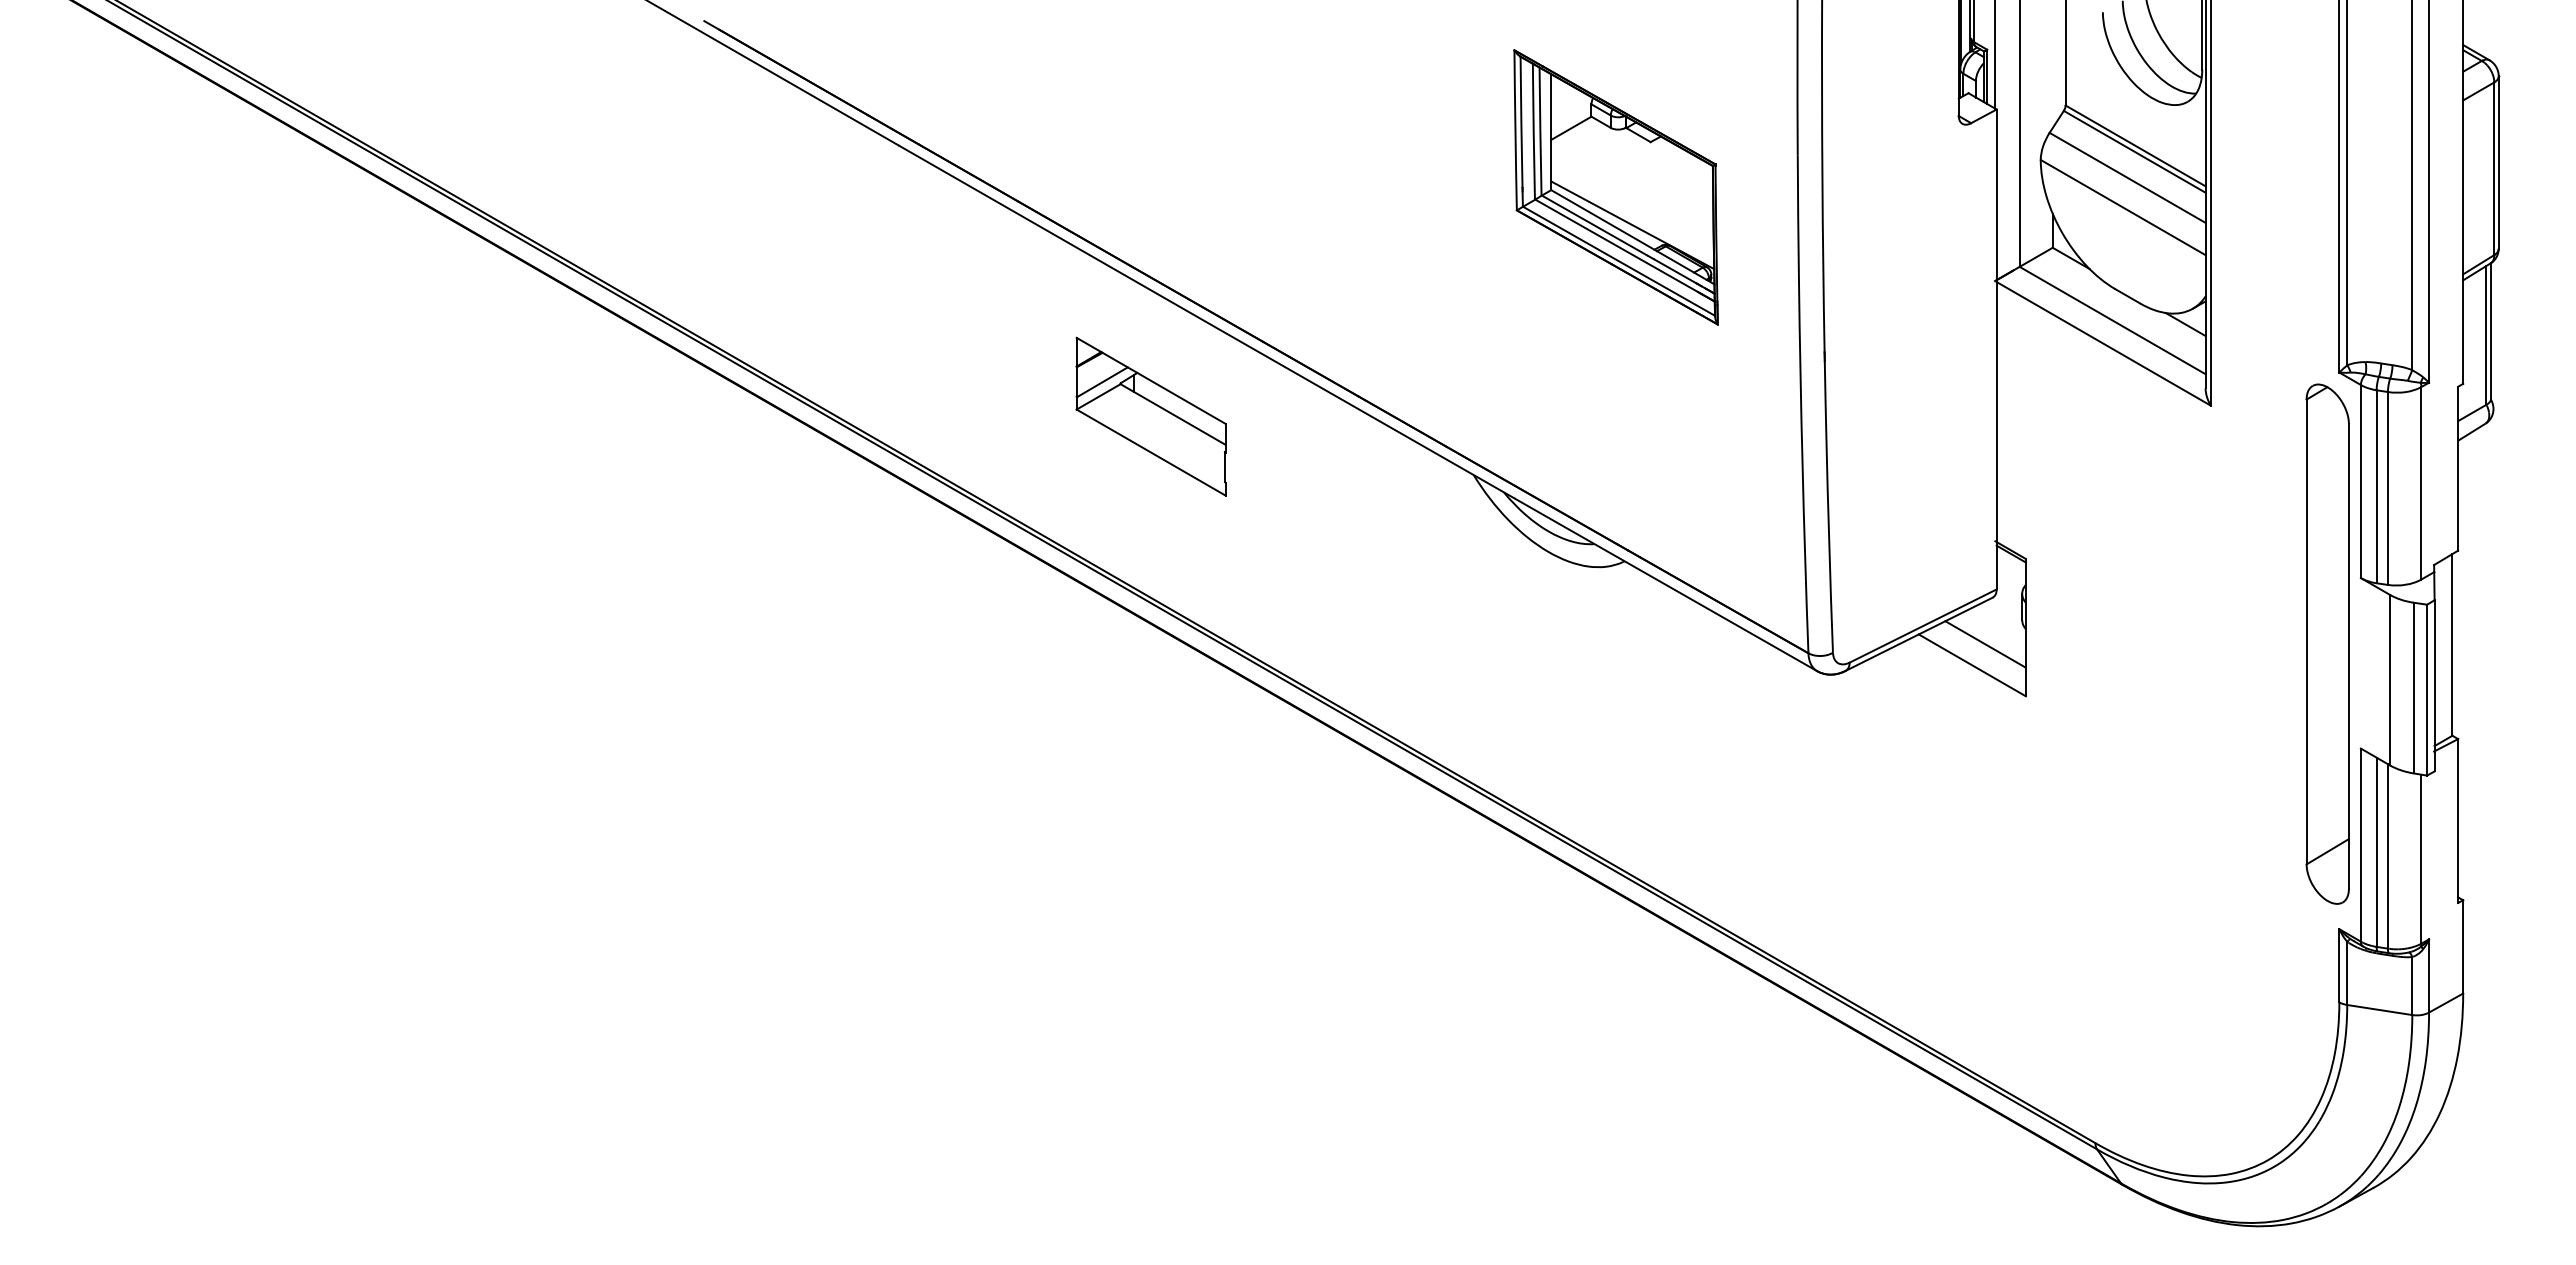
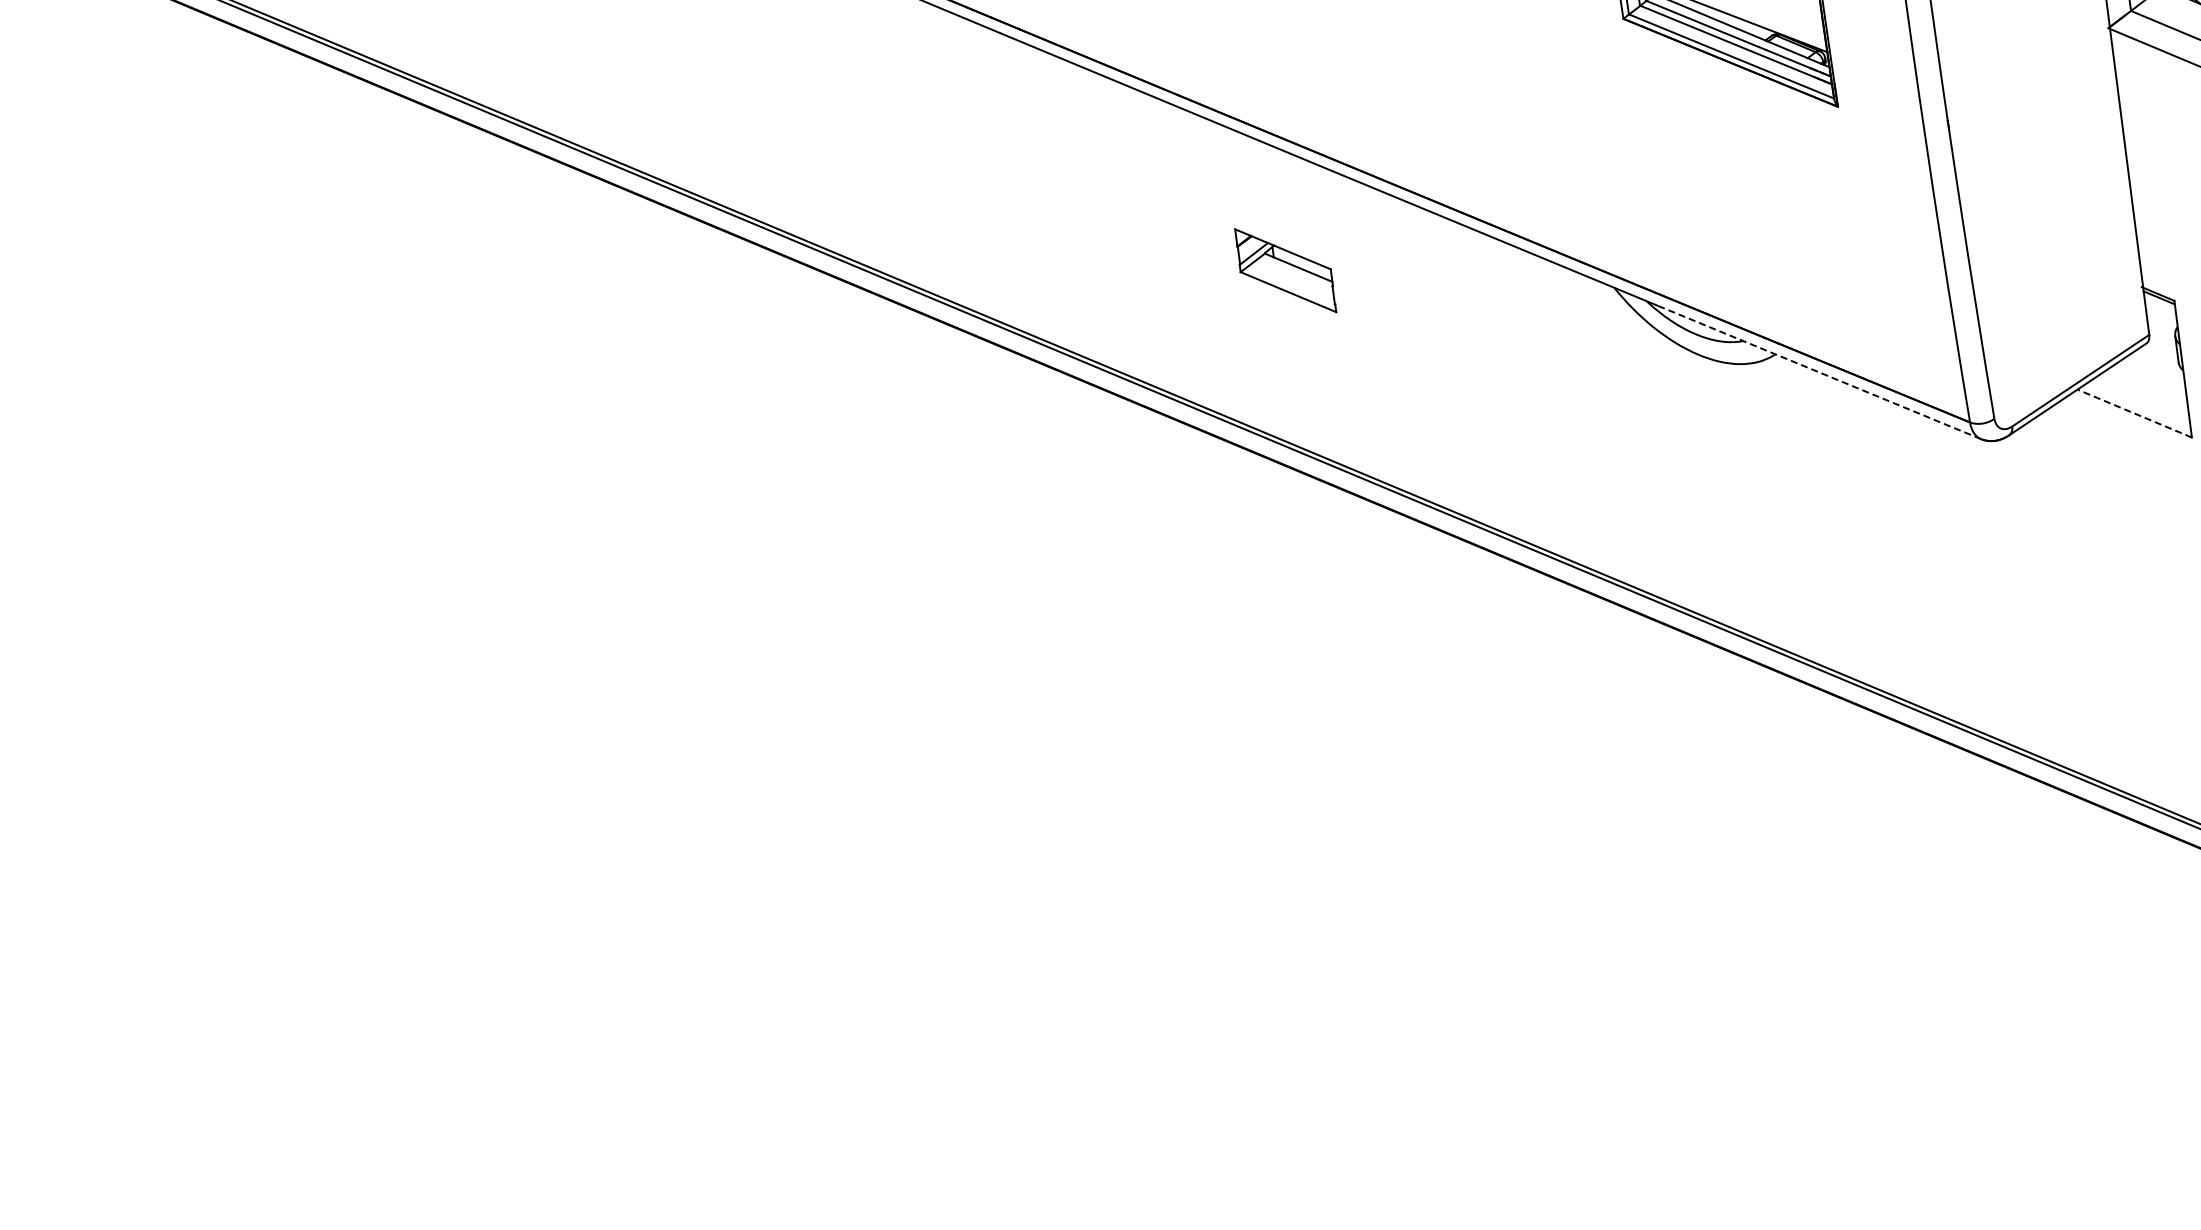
part: (1150, 416) -> (1285, 270), size x0.6
line: (1666, 585) -> (1820, 373), solid -> dashed
line: (1985, 644) -> (2145, 391), removed
line: (1972, 665) -> (2134, 413), solid -> dashed

